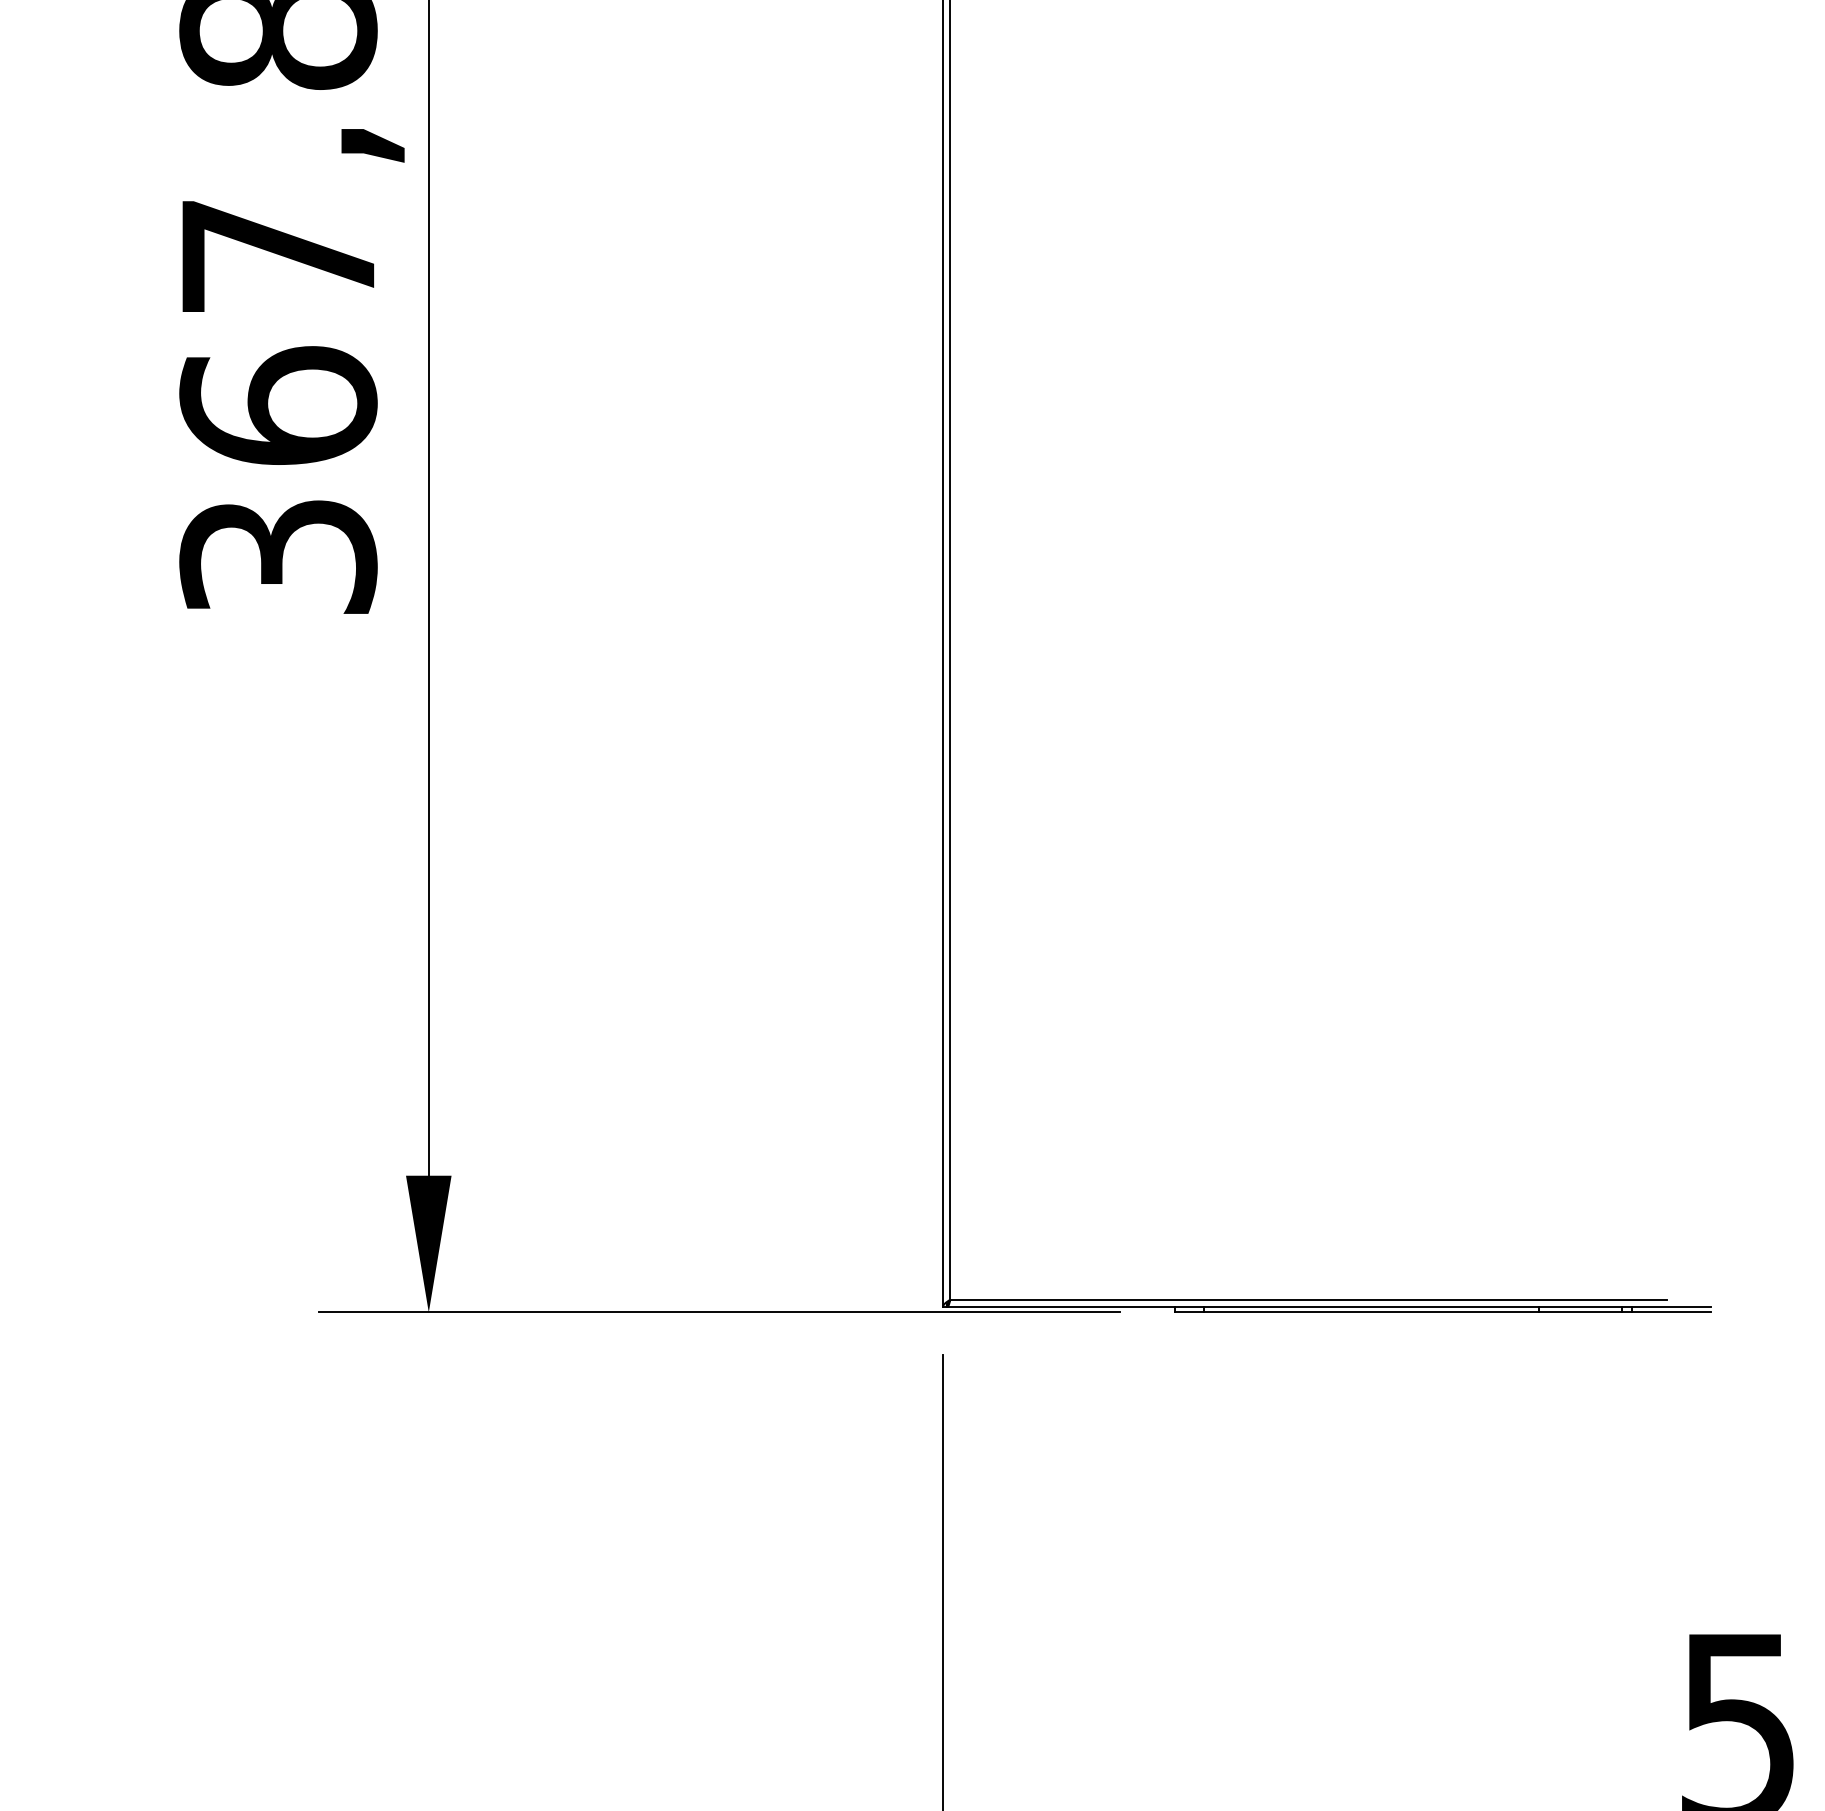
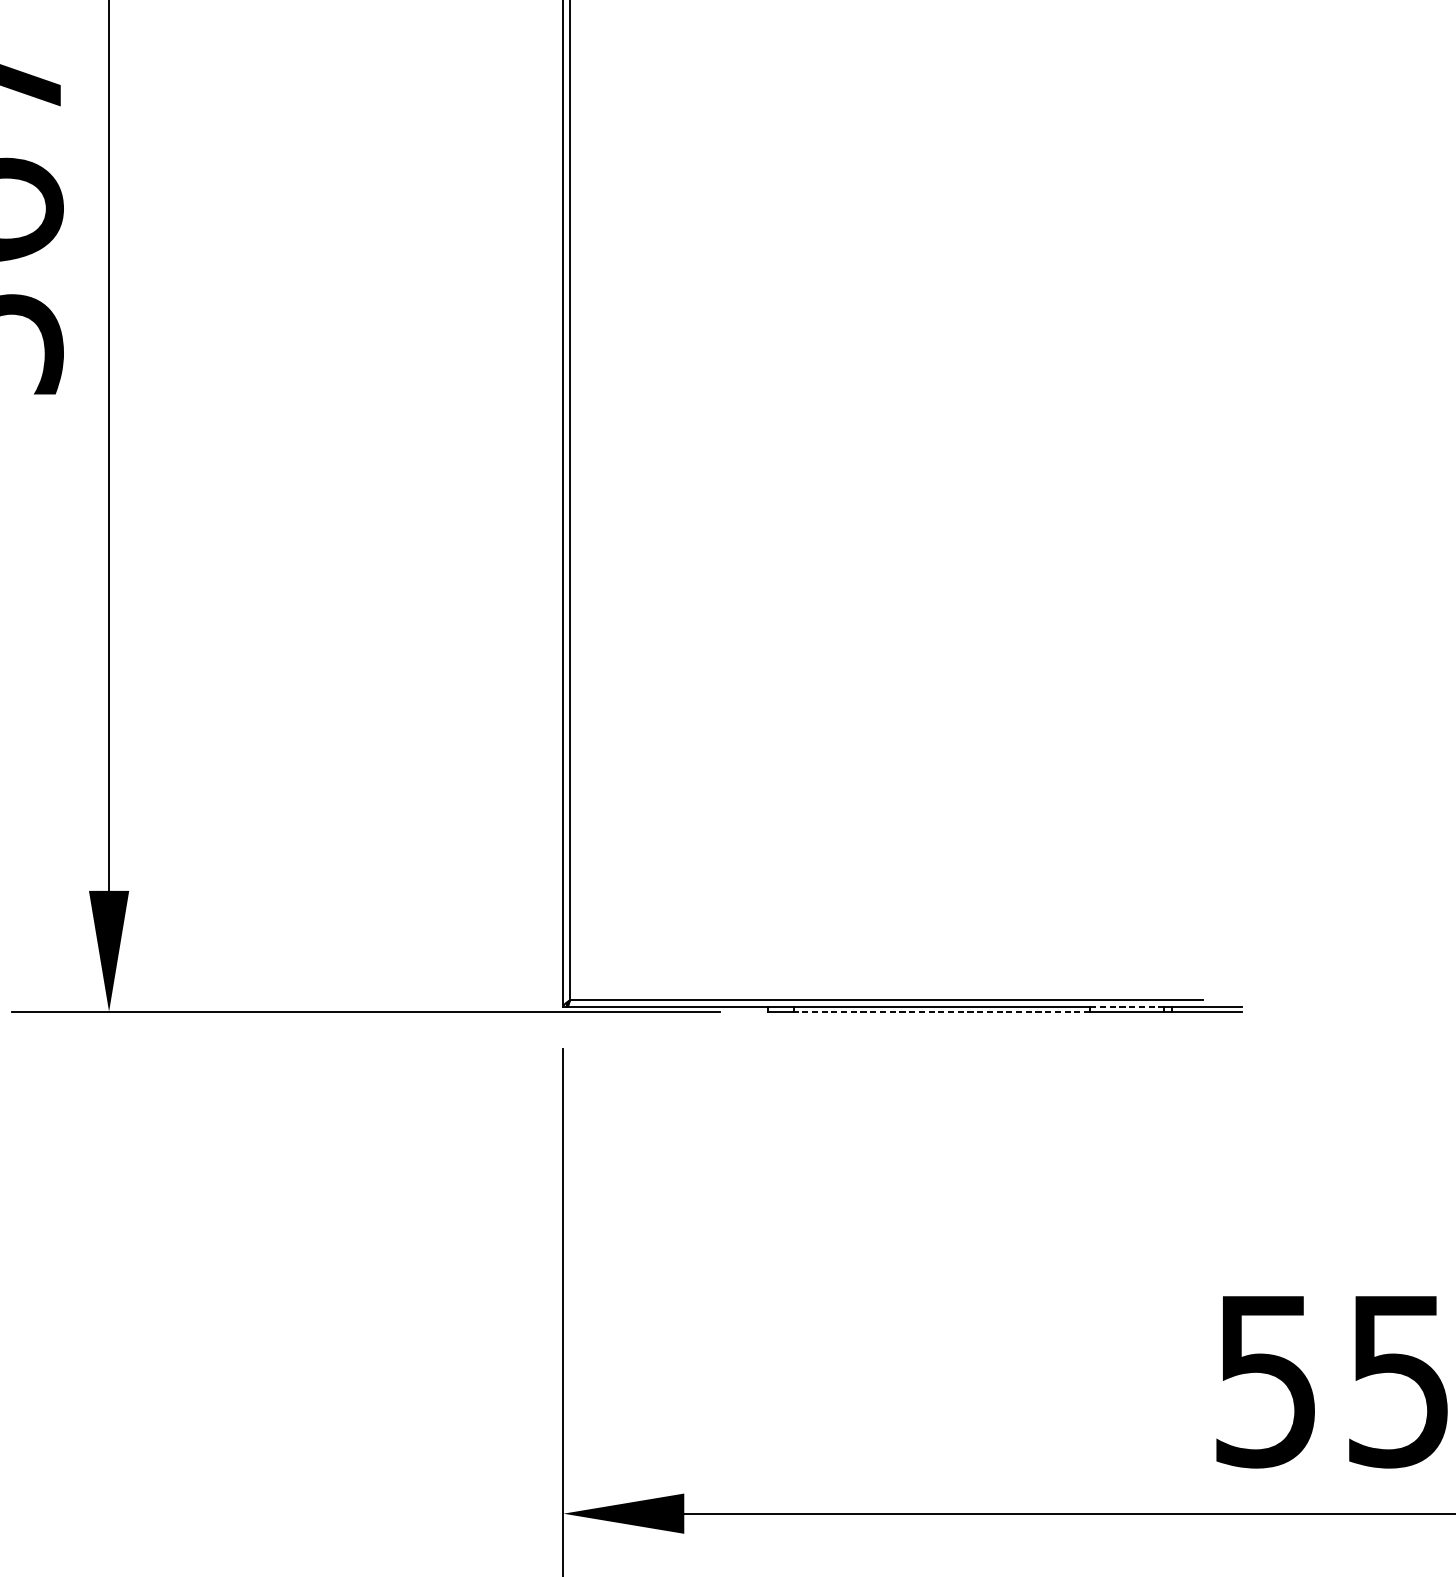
line: (1580, 1306) -> (1126, 1006), solid -> dashed
line: (1371, 1312) -> (942, 1011), solid -> dashed

